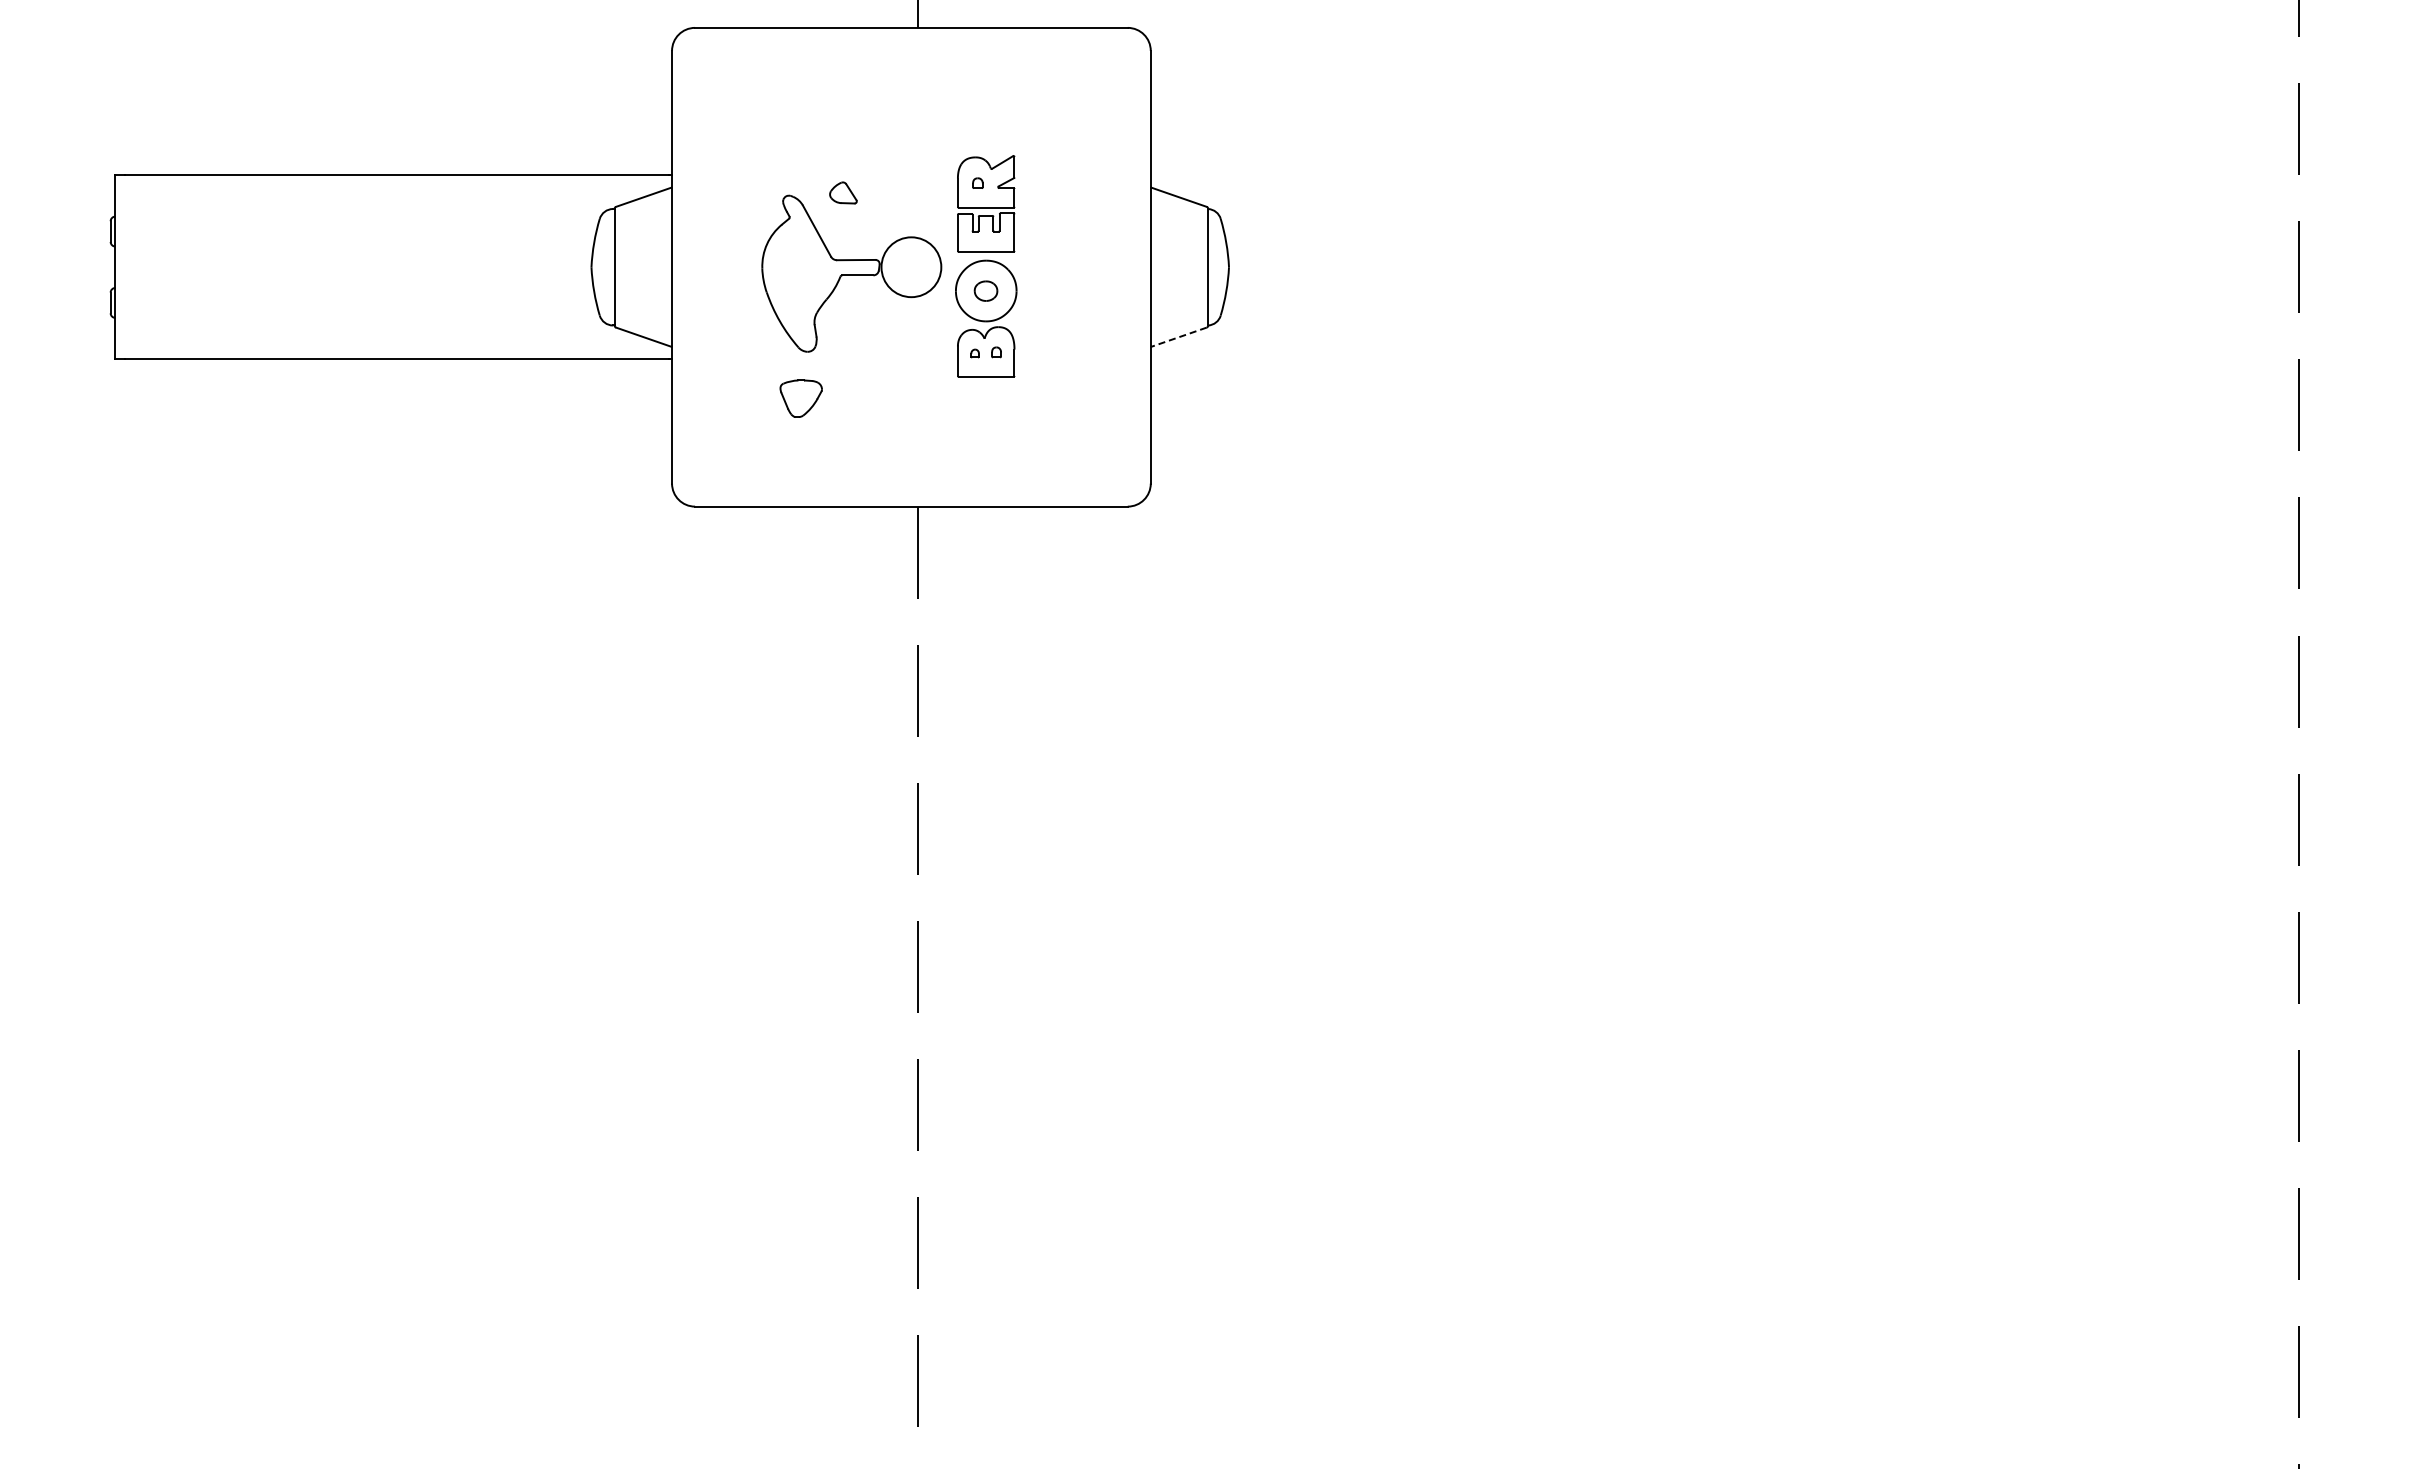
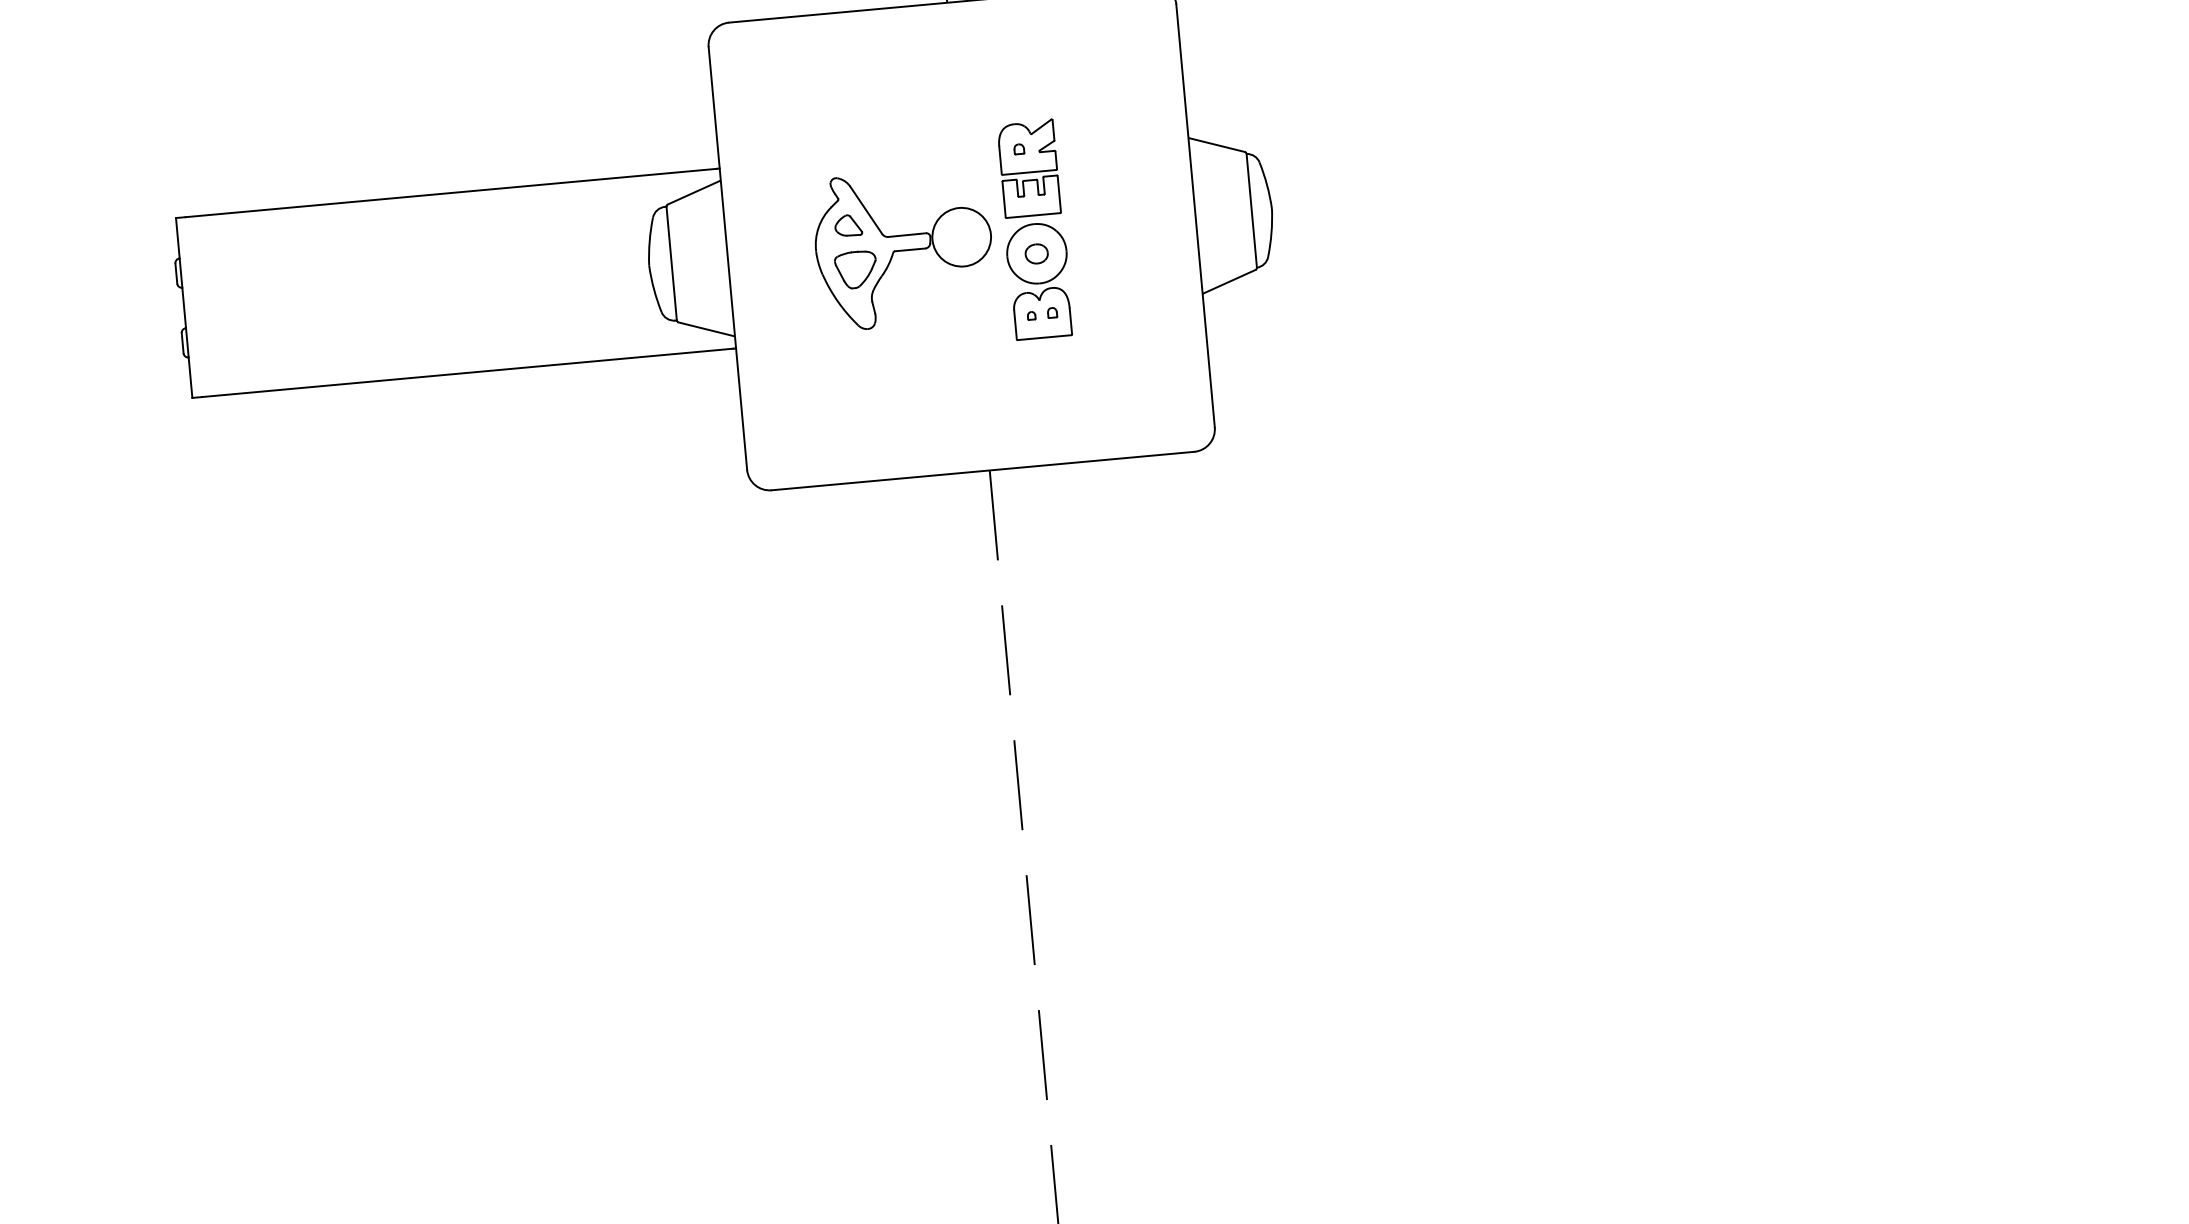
part: (843, 192) -> (848, 225), moved
line: (1178, 337) -> (1228, 282), dashed -> solid
part: (800, 398) -> (855, 269), moved

